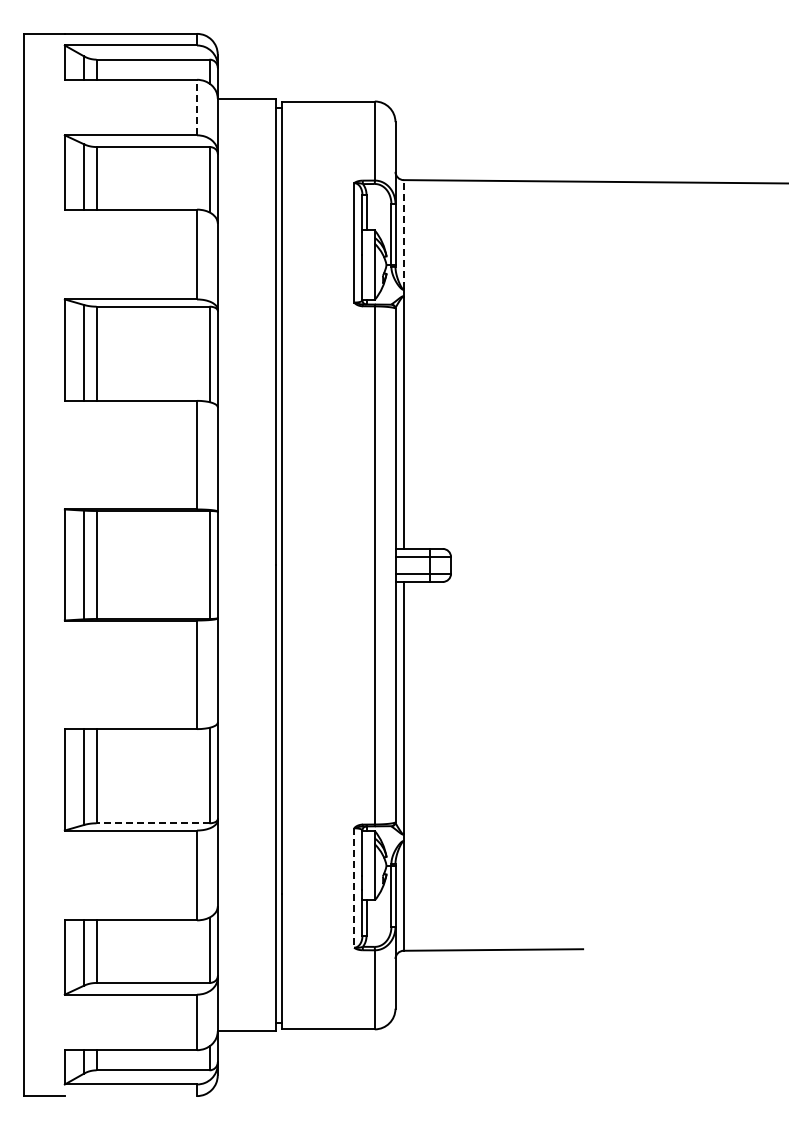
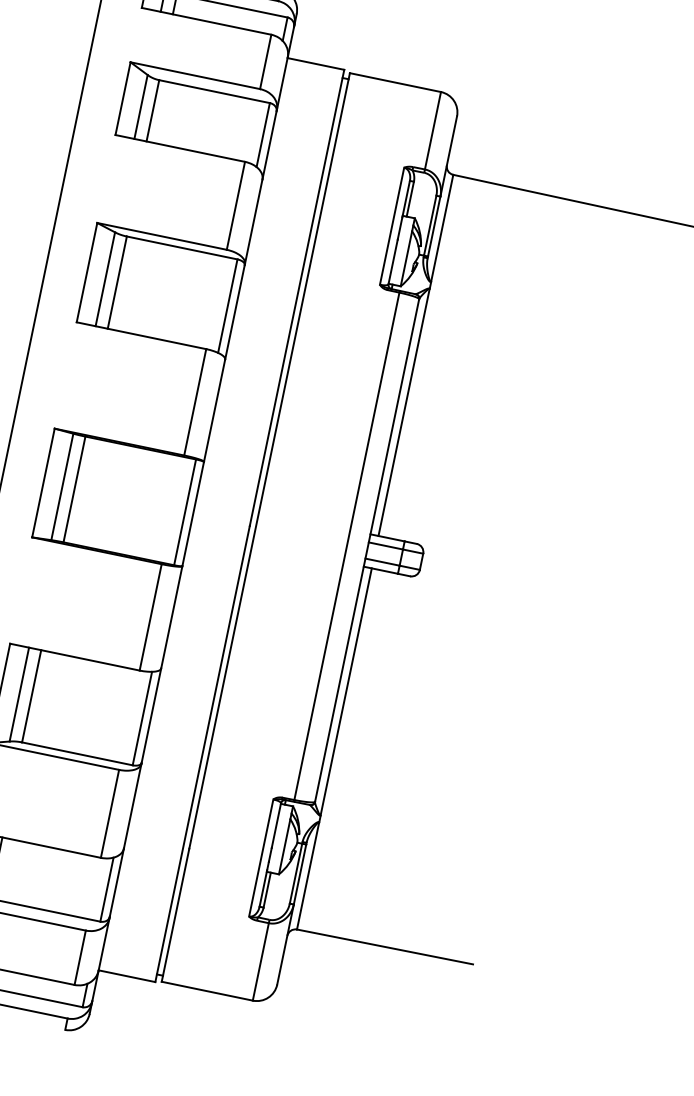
line: (197, 107) -> (266, 61), dashed -> solid
line: (403, 234) -> (442, 228), dashed -> solid
line: (152, 823) -> (76, 753), dashed -> solid
line: (354, 888) -> (261, 858), dashed -> solid

